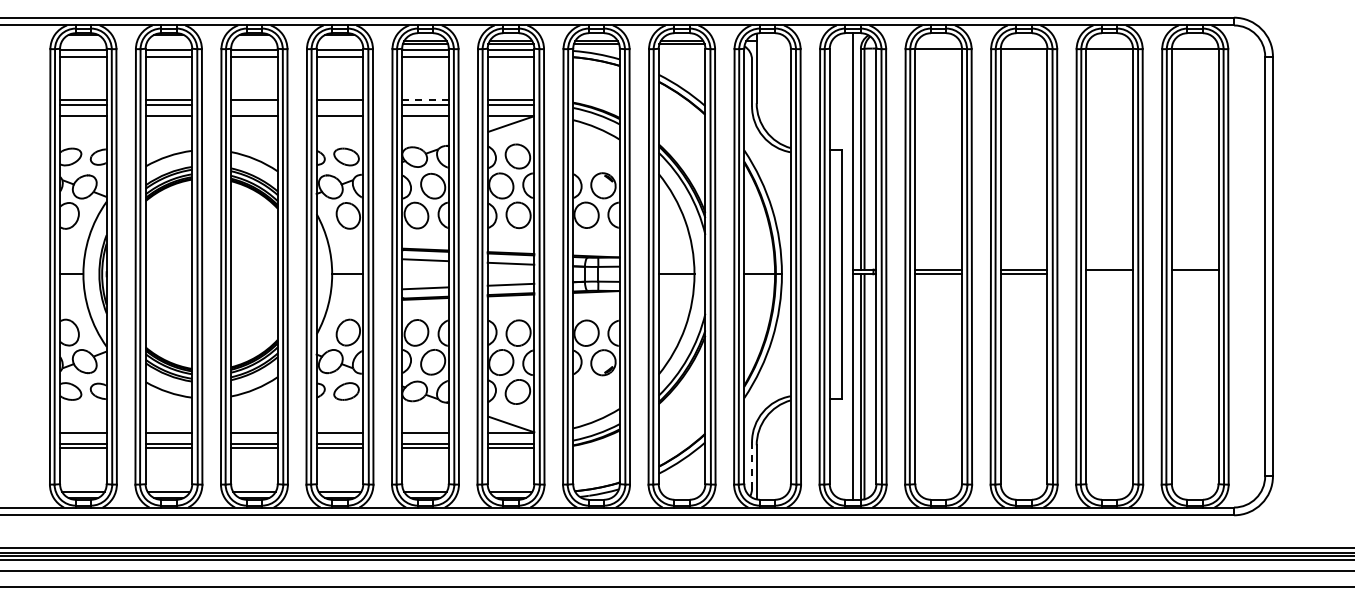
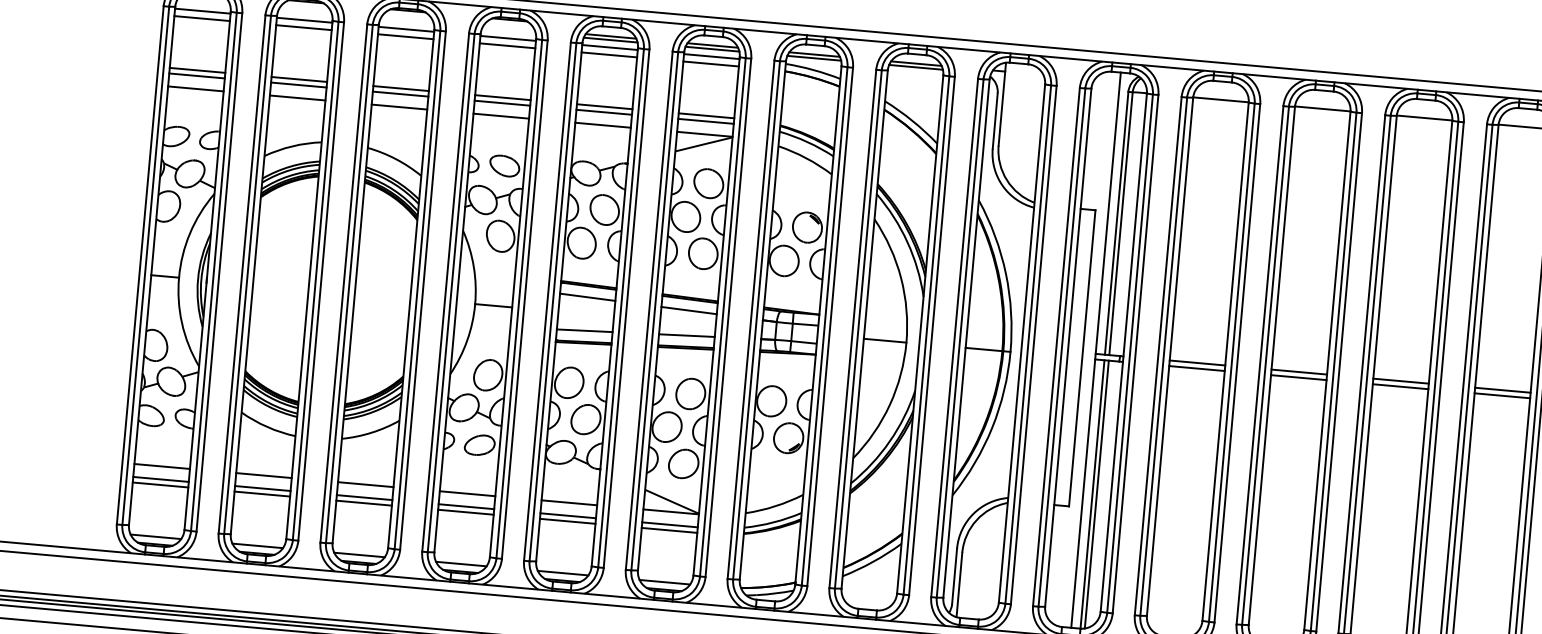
line: (425, 100) -> (604, 107), dashed -> solid
line: (254, 104) -> (400, 93), added
line: (339, 104) -> (501, 102), added
line: (1109, 274) -> (1400, 386), added
line: (1194, 274) -> (1501, 395), added
line: (752, 466) -> (955, 577), dashed -> solid

